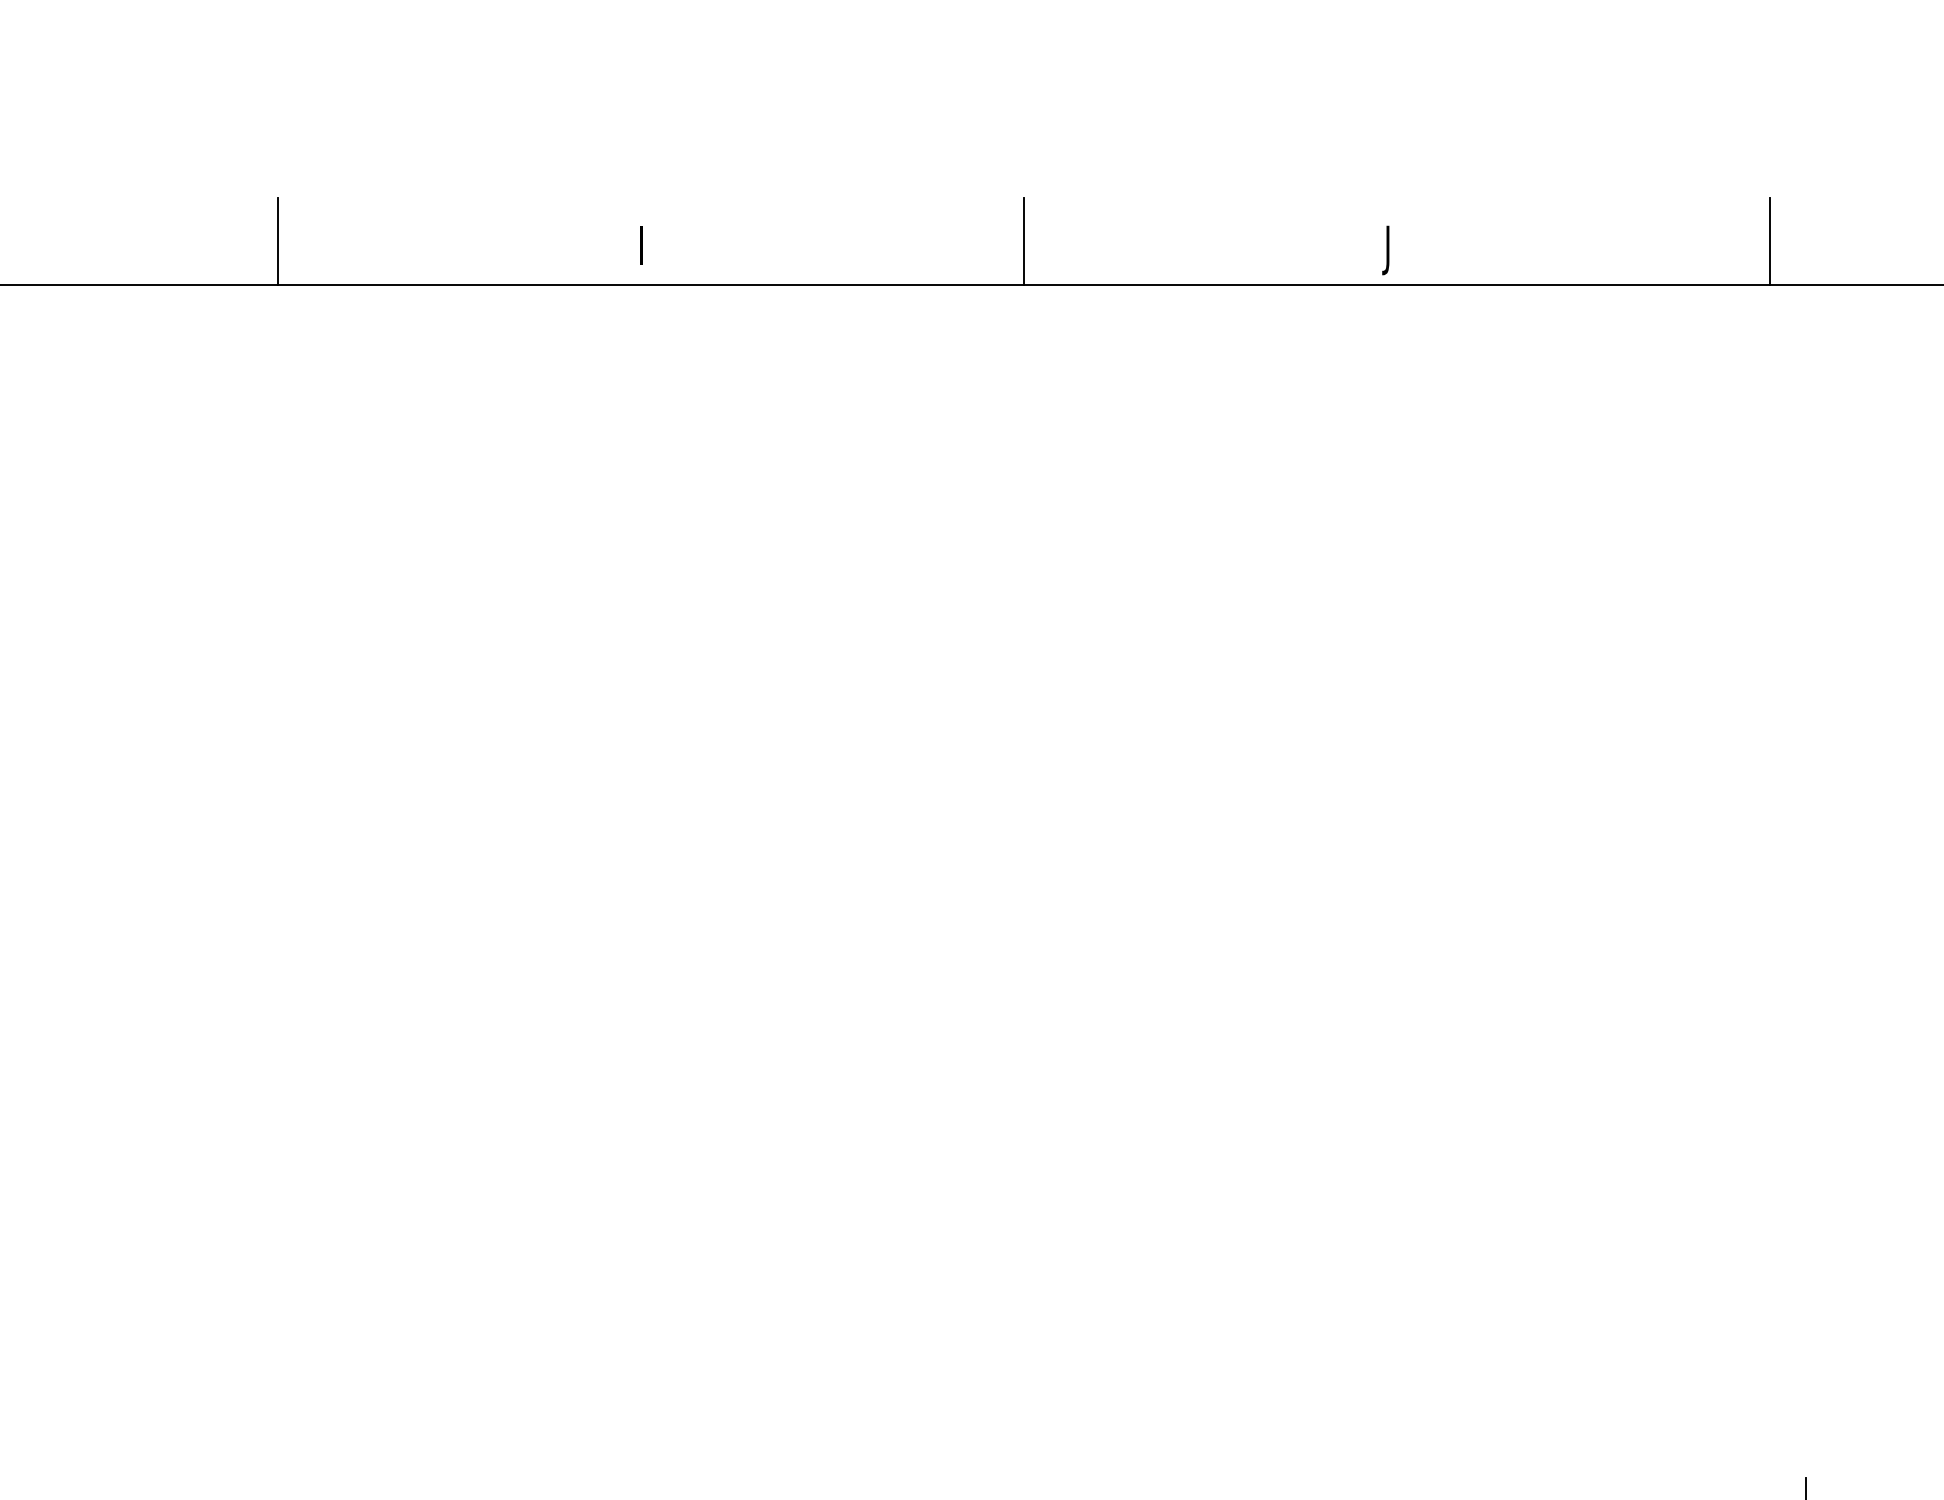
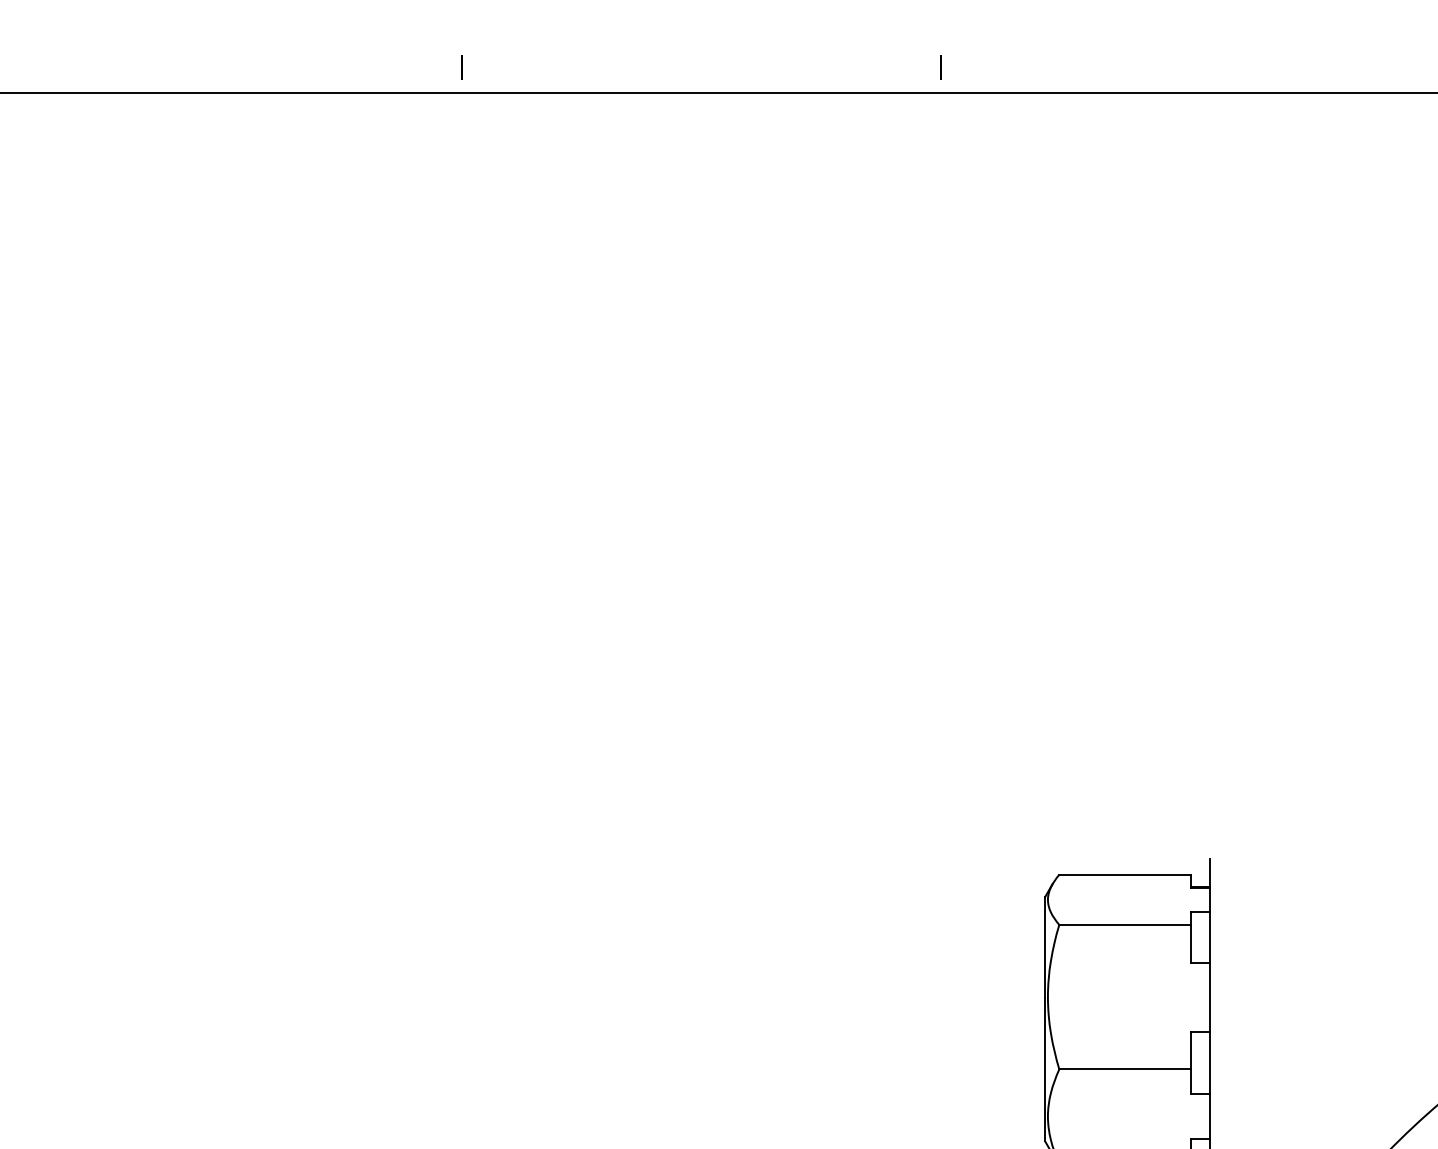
line: (278, 240) -> (228, 64), removed
line: (1023, 240) -> (707, 64), removed
line: (1769, 240) -> (1186, 64), removed
text: (1385, 249) -> (939, 70), J -> I

